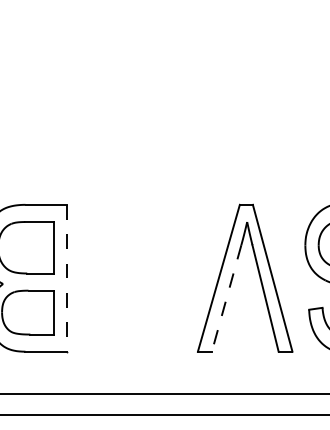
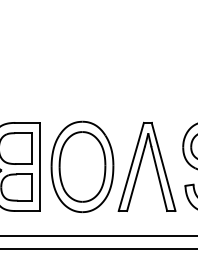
part: (137, 277) -> (82, 166), added
line: (67, 279) -> (40, 167), dashed -> solid
line: (225, 299) -> (135, 179), dashed -> solid

